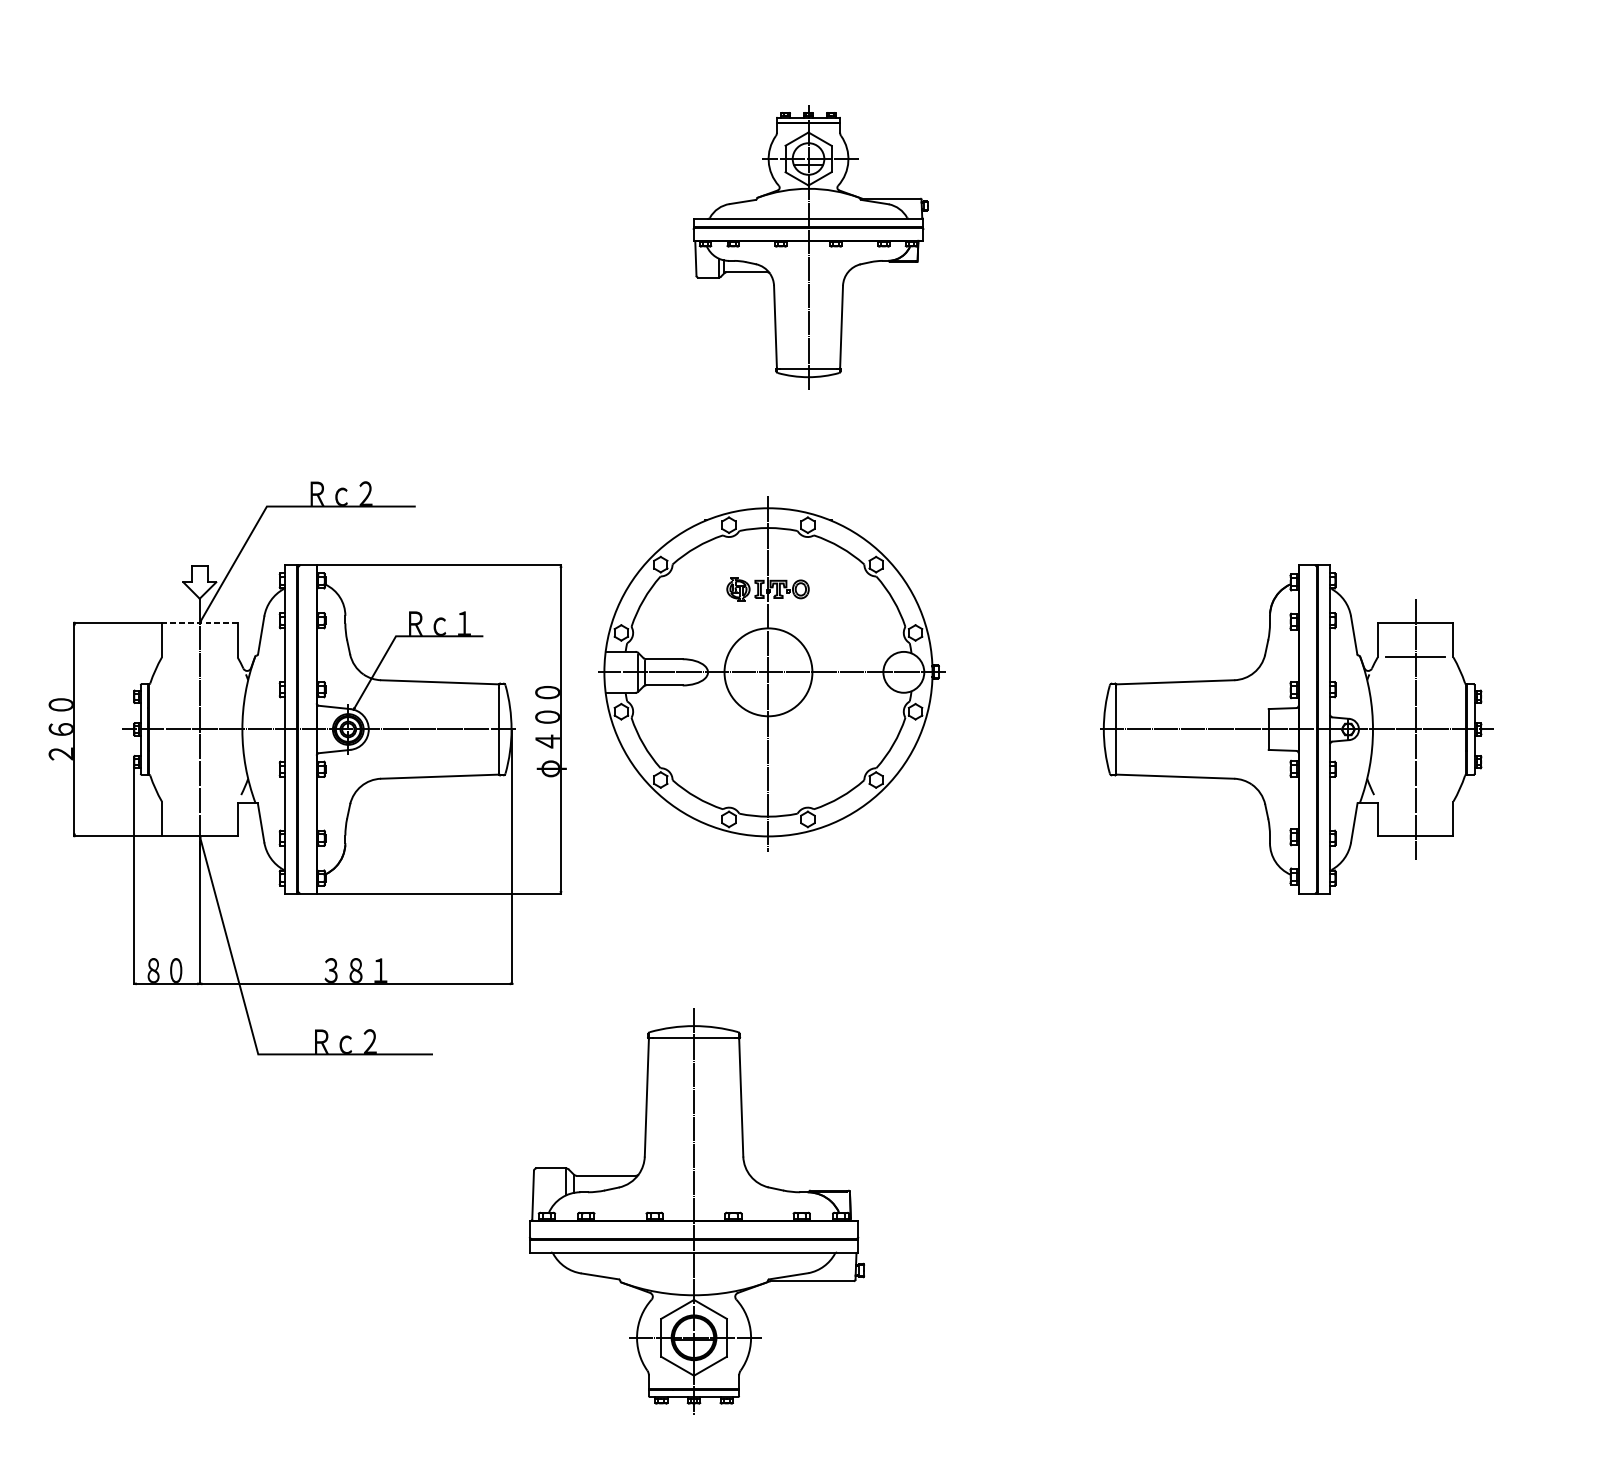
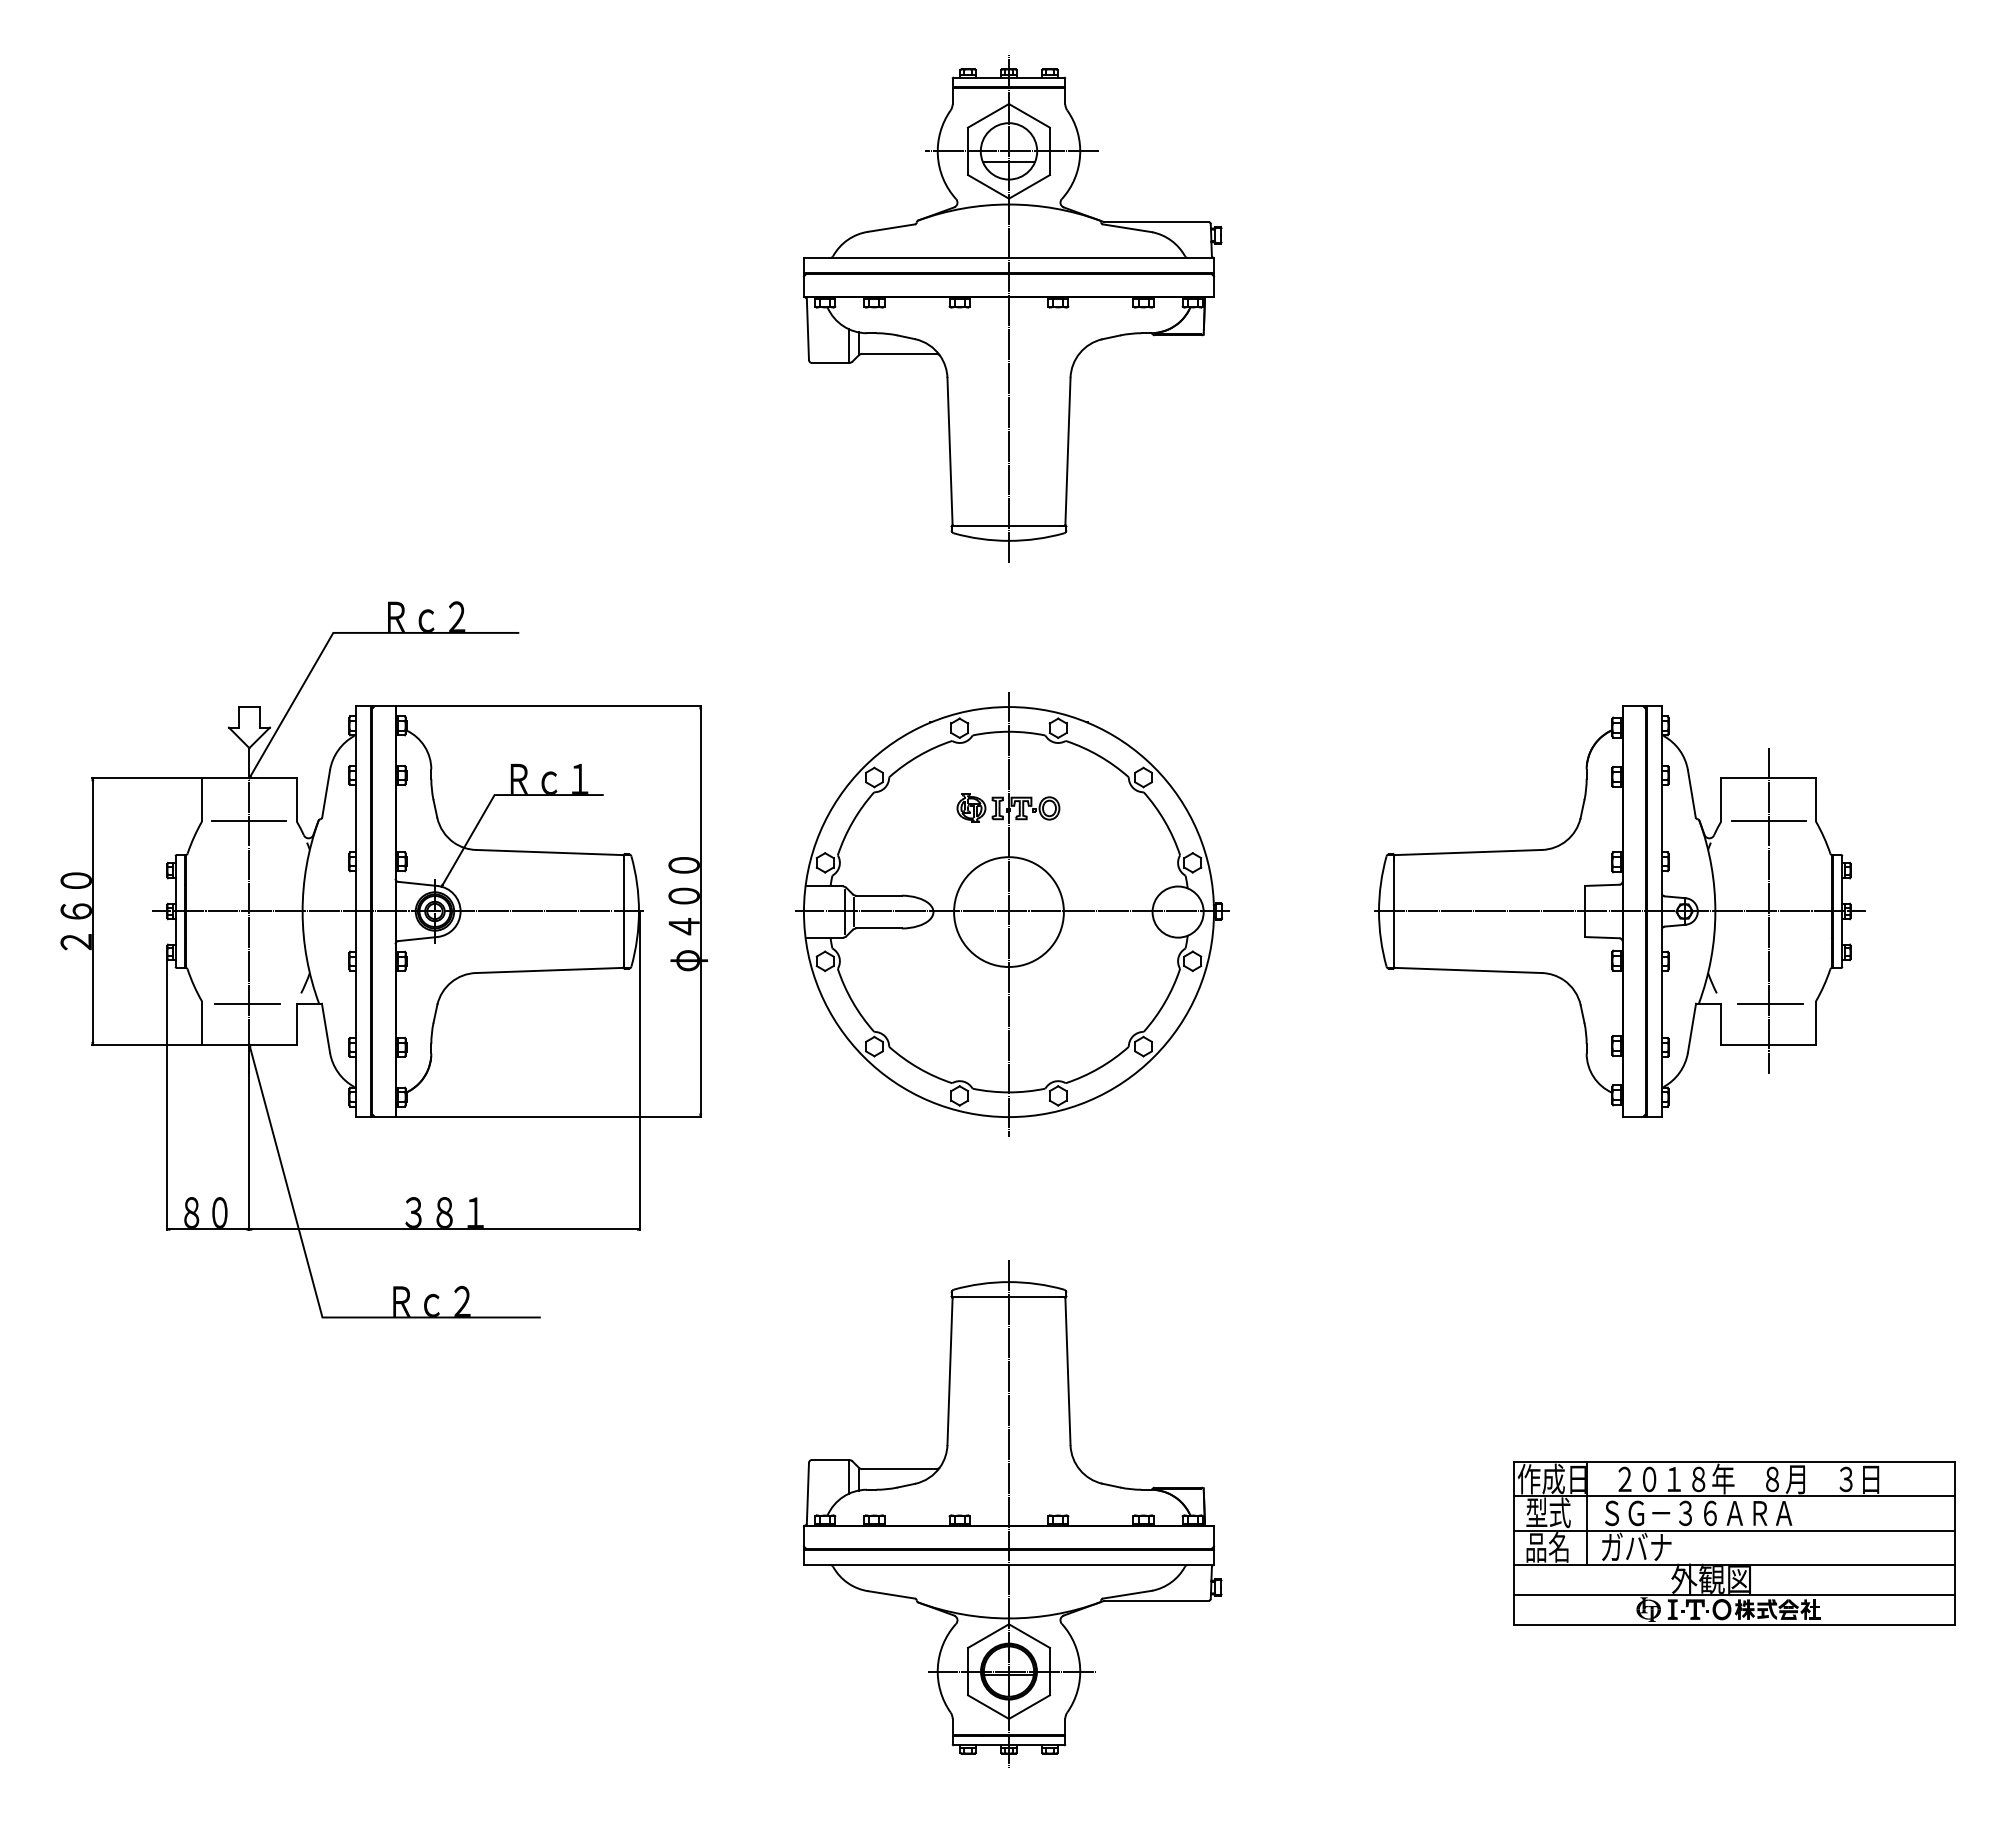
part: (810, 246) -> (1012, 308), size x1.43
line: (199, 623) -> (248, 778), dashed -> solid
line: (199, 657) -> (248, 821), added
part: (771, 674) -> (1012, 914), moved
line: (198, 803) -> (247, 1003), added
line: (1417, 803) -> (1770, 1003), added
part: (696, 1211) -> (1012, 1513), moved
part: (1388, 1235) -> (1734, 1543), added

